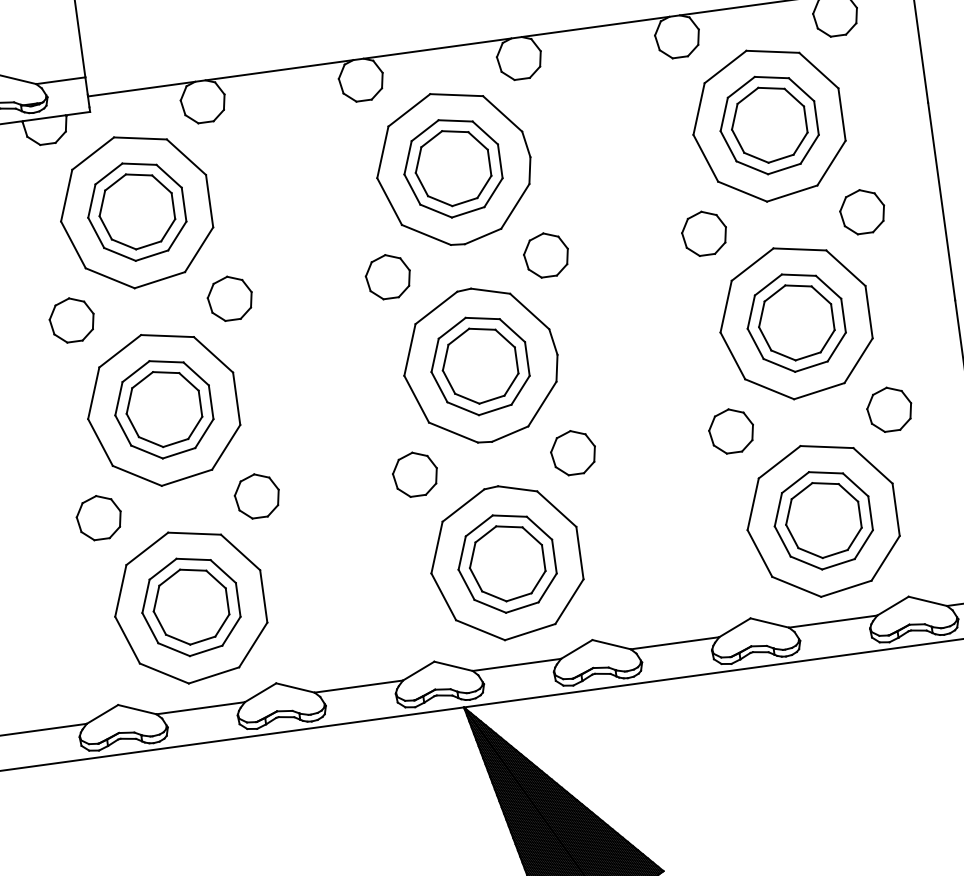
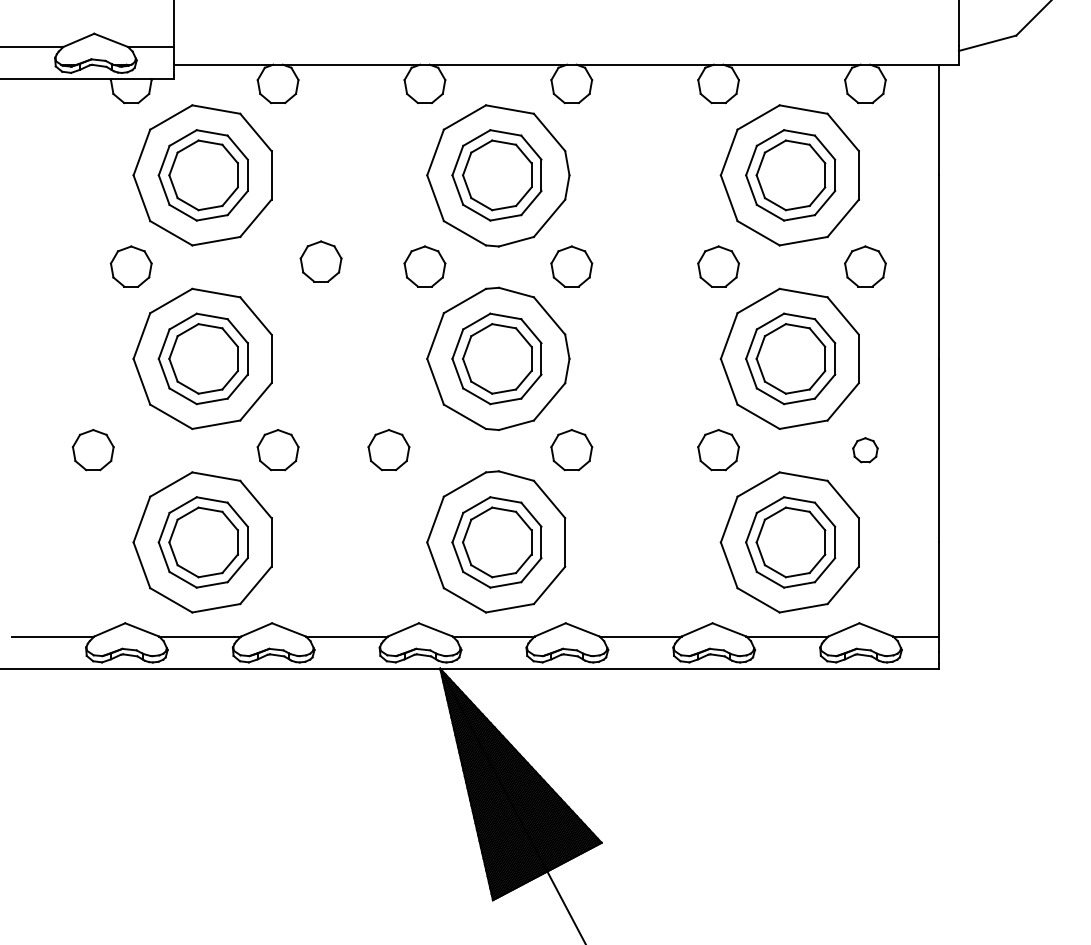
part: (229, 298) -> (320, 261), moved
part: (889, 409) -> (865, 450), size x0.6
part: (414, 473) -> (388, 449), moved
part: (98, 518) -> (92, 450), moved

